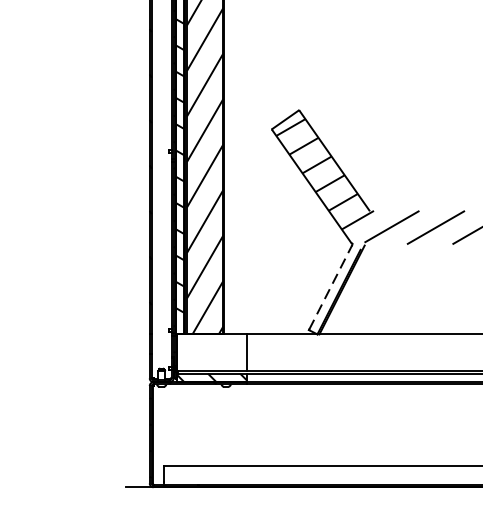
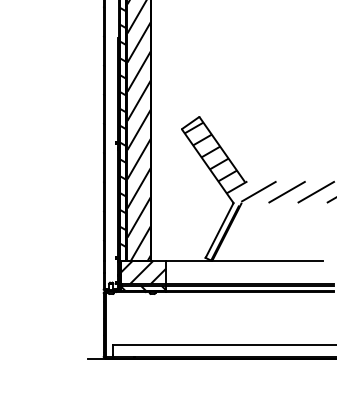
line: (330, 287) -> (219, 230), dashed -> solid
hatch: (211, 351) -> (143, 271), added

